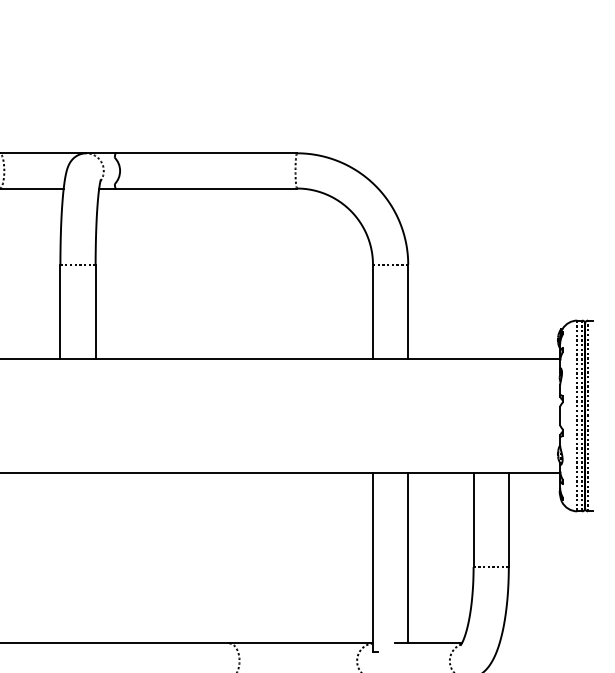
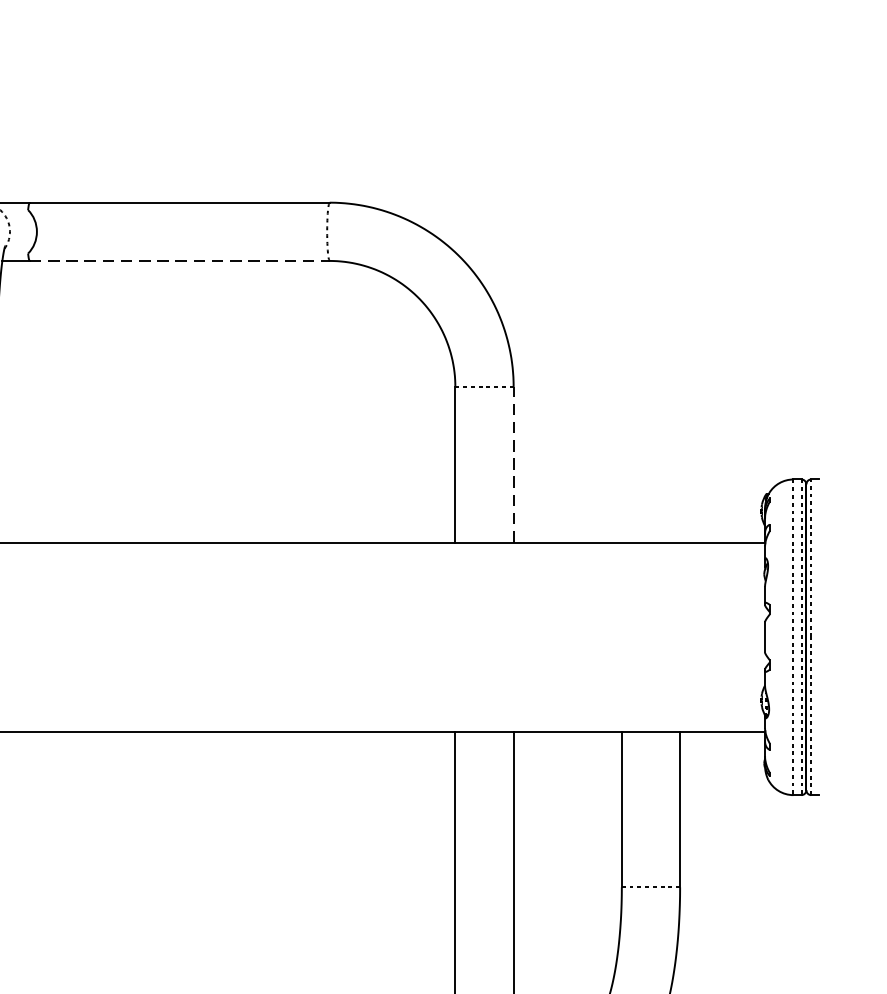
line: (206, 188) -> (179, 260), solid -> dashed
line: (408, 311) -> (514, 464), solid -> dashed

